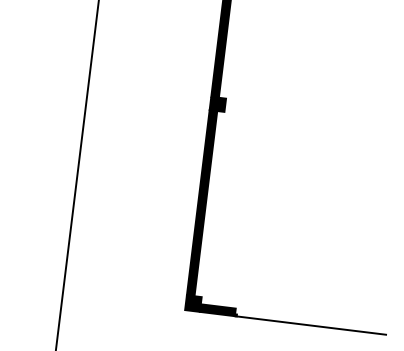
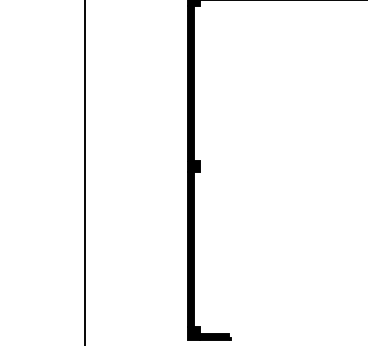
line: (310, 325) -> (292, 339), removed

